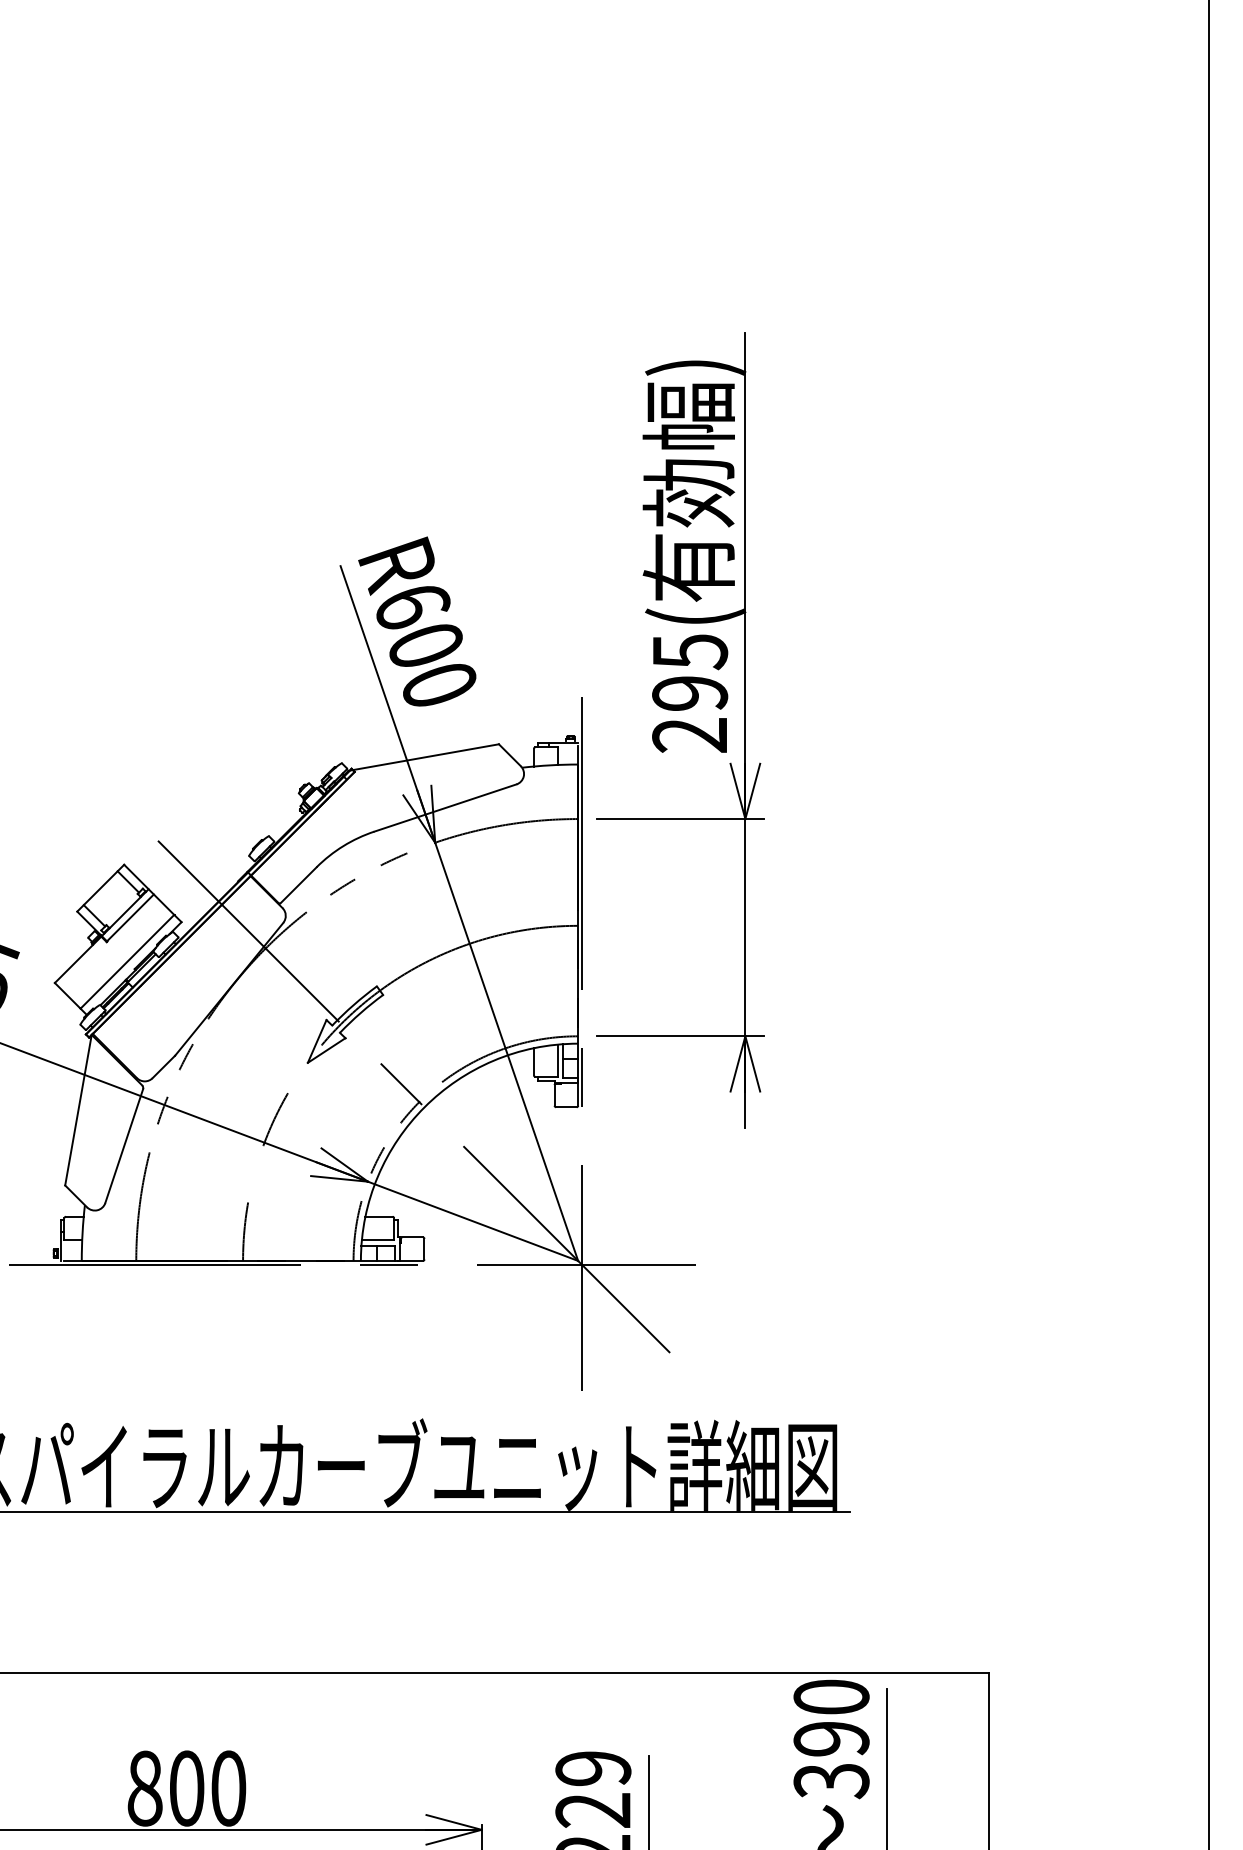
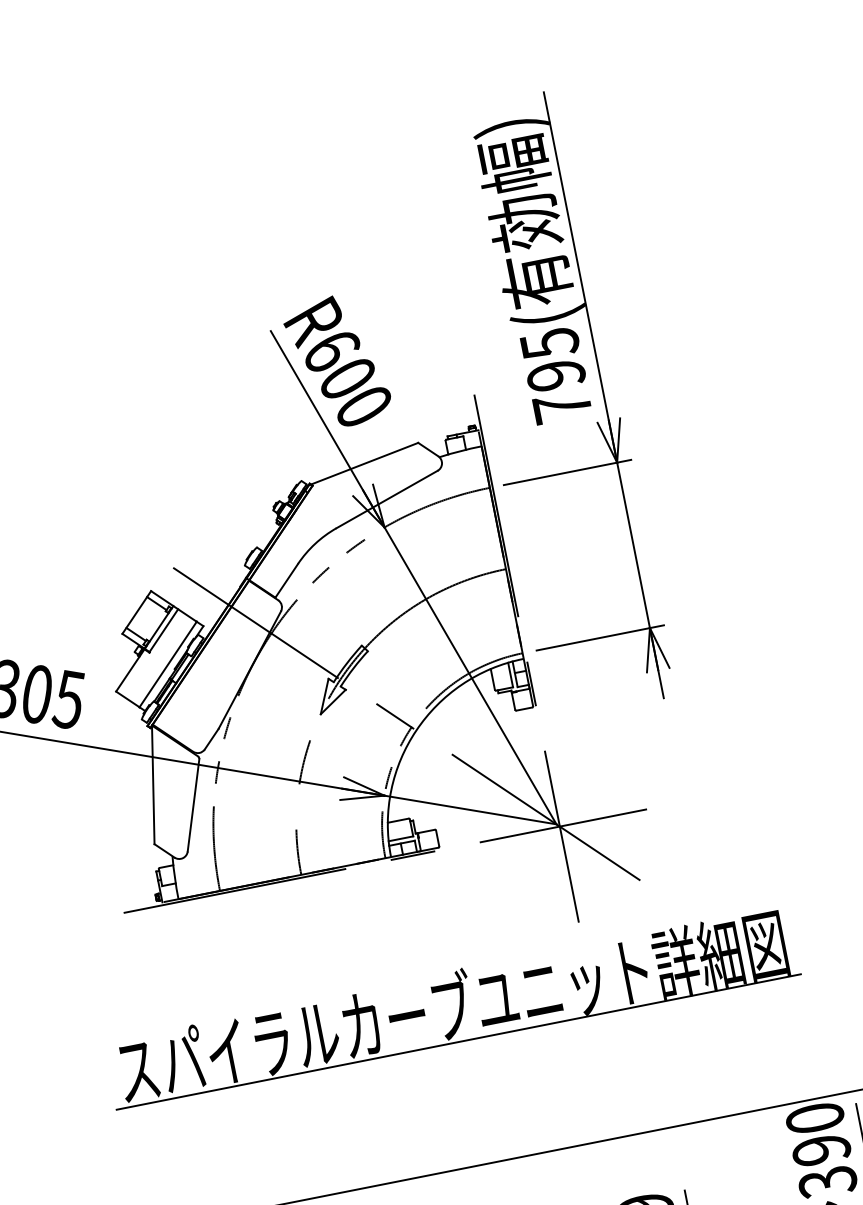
text: (689, 734) -> (561, 406), 295( -> 795(

